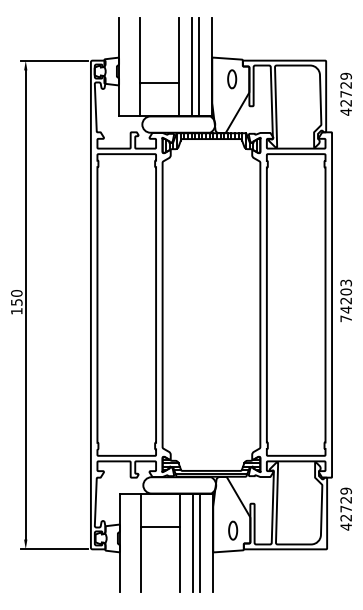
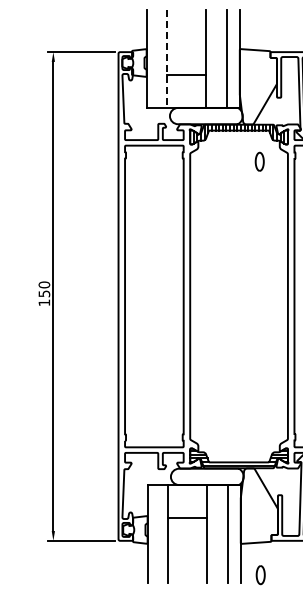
line: (139, 67) -> (167, 58), solid -> dashed
line: (191, 67) -> (219, 58), removed
part: (232, 79) -> (260, 161), moved
part: (233, 530) -> (261, 574), moved
line: (192, 542) -> (220, 533), removed

